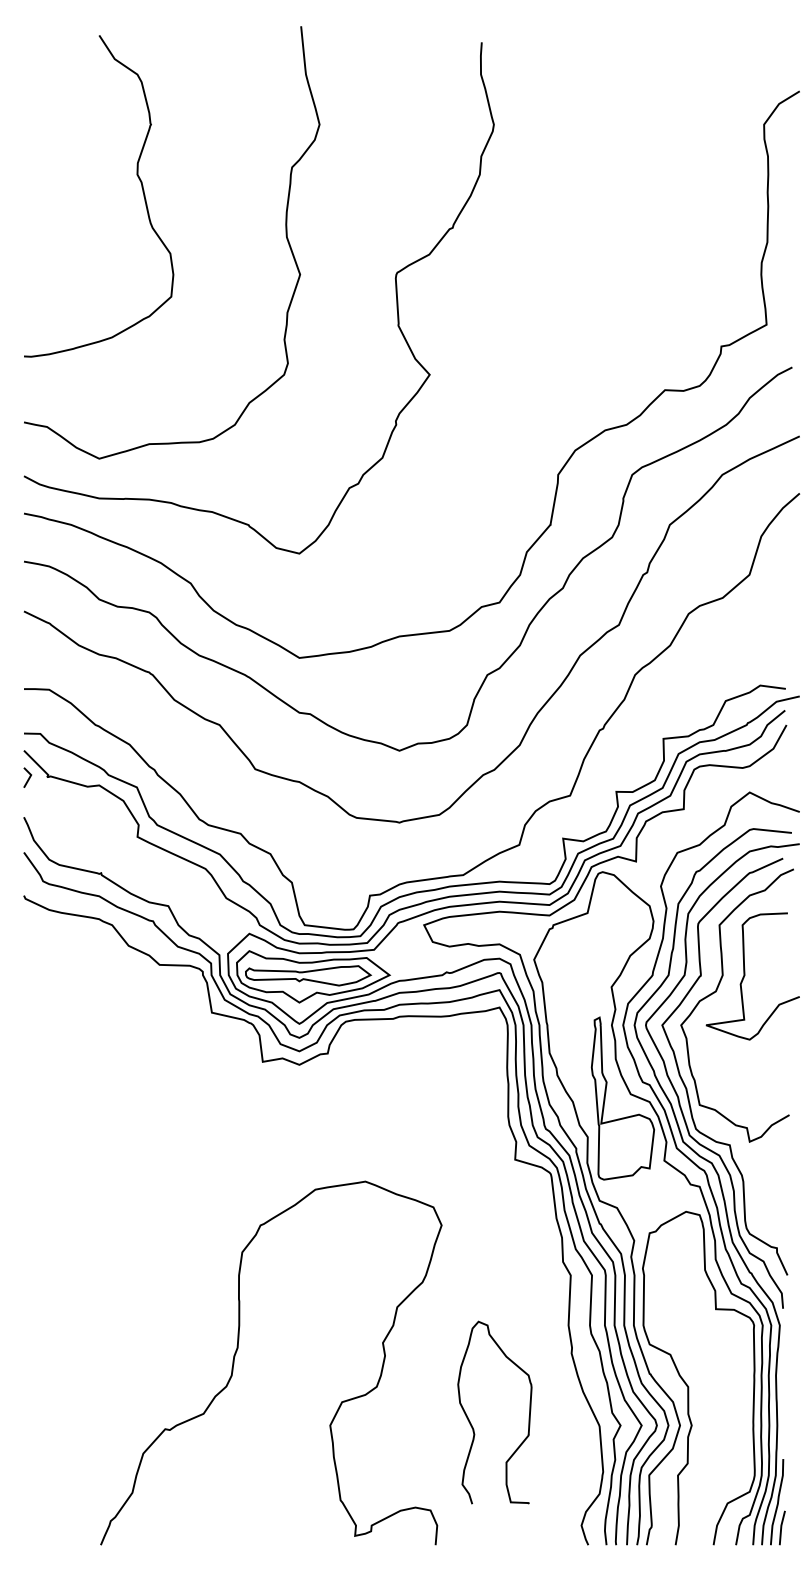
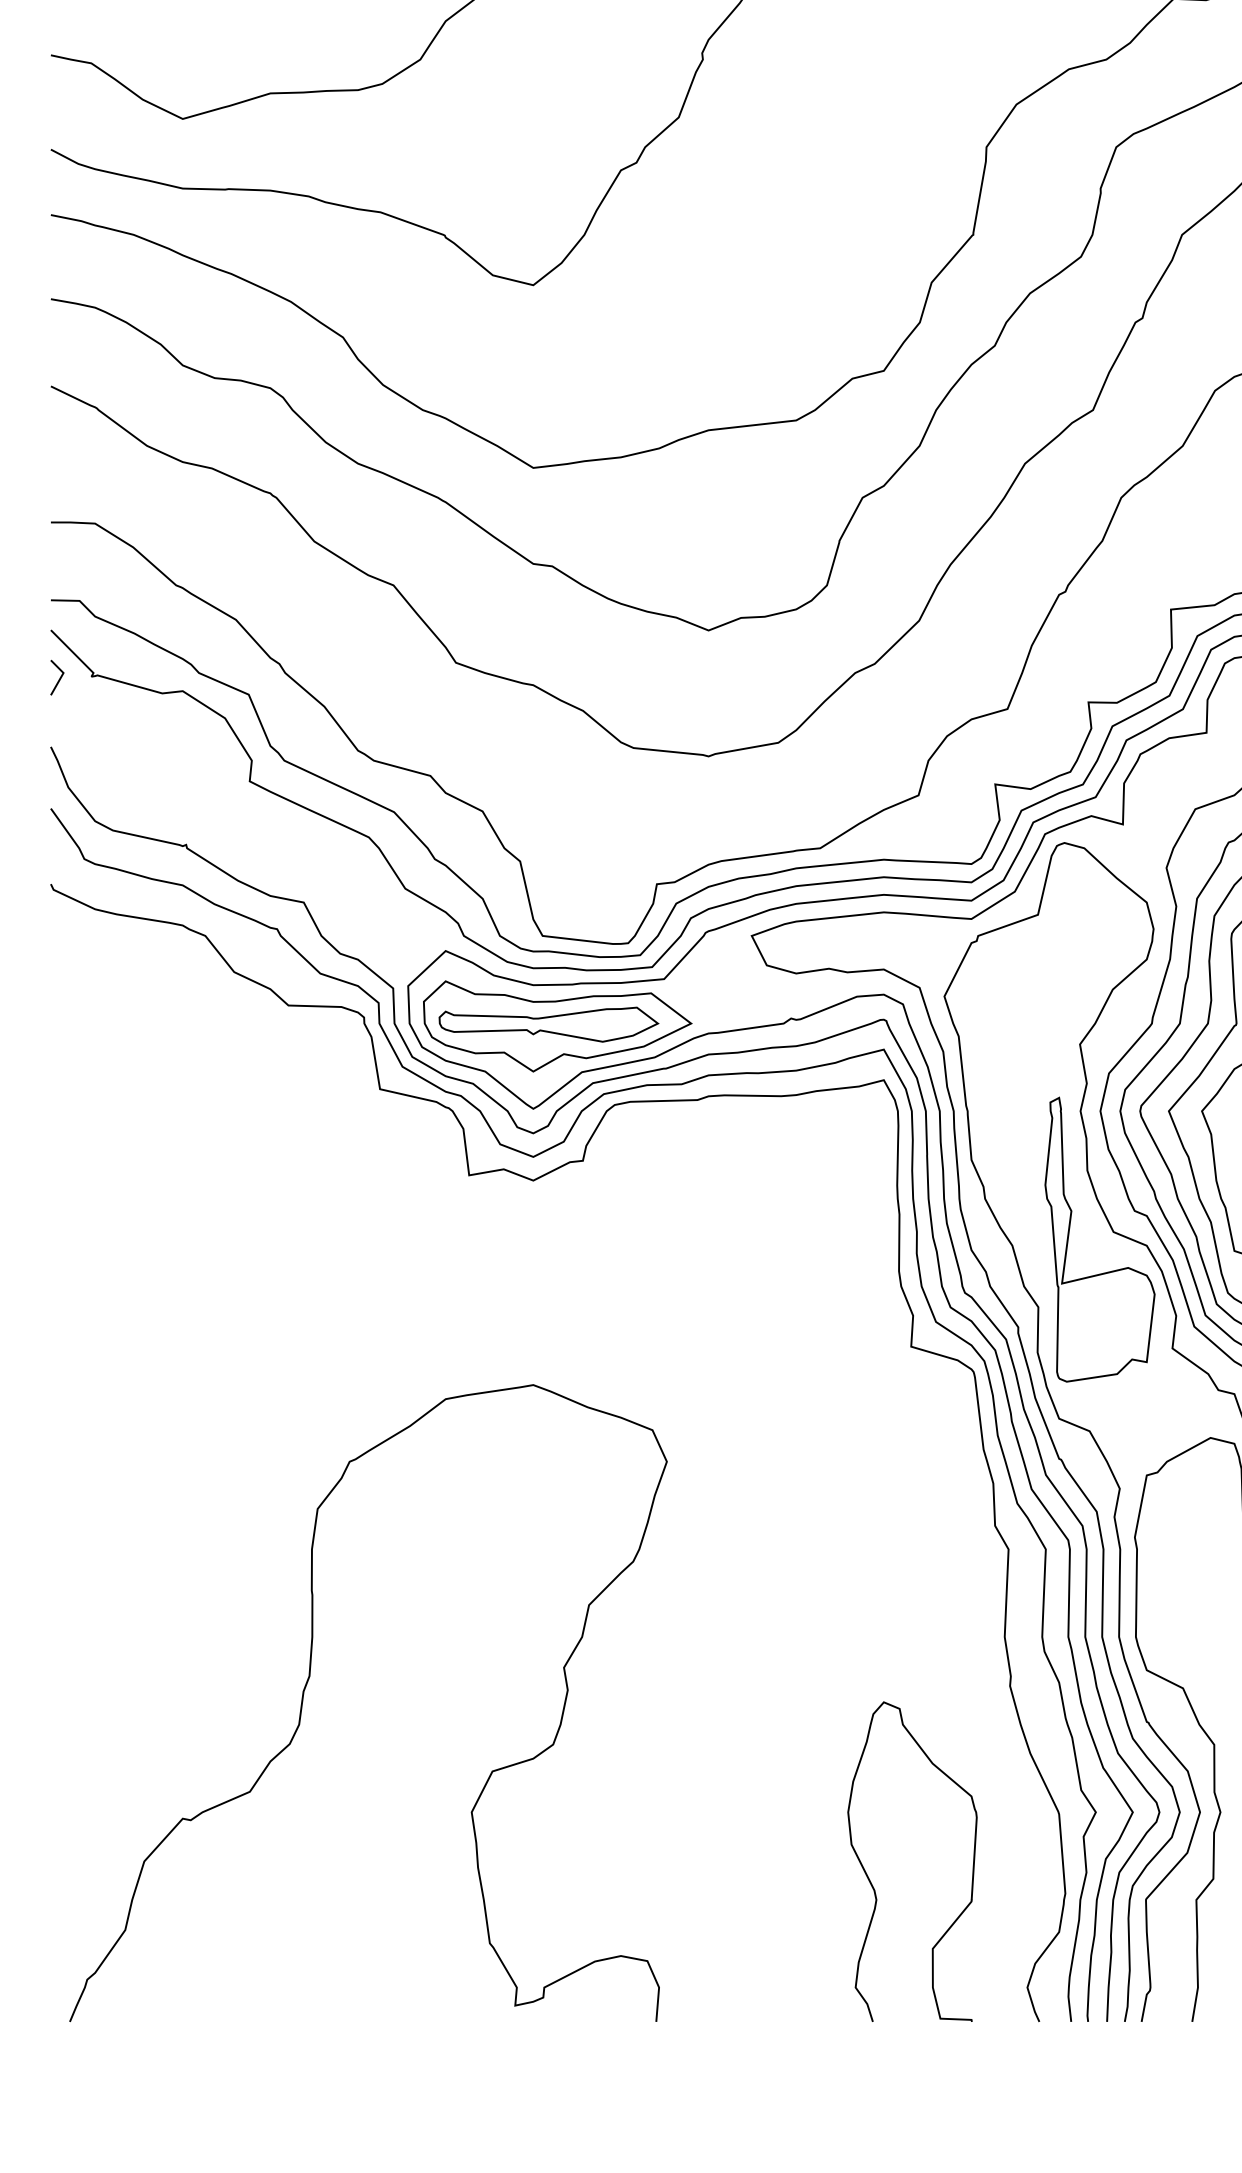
curve: (237, 1351) -> (309, 1682), moved
curve: (471, 1423) -> (871, 1880), moved

